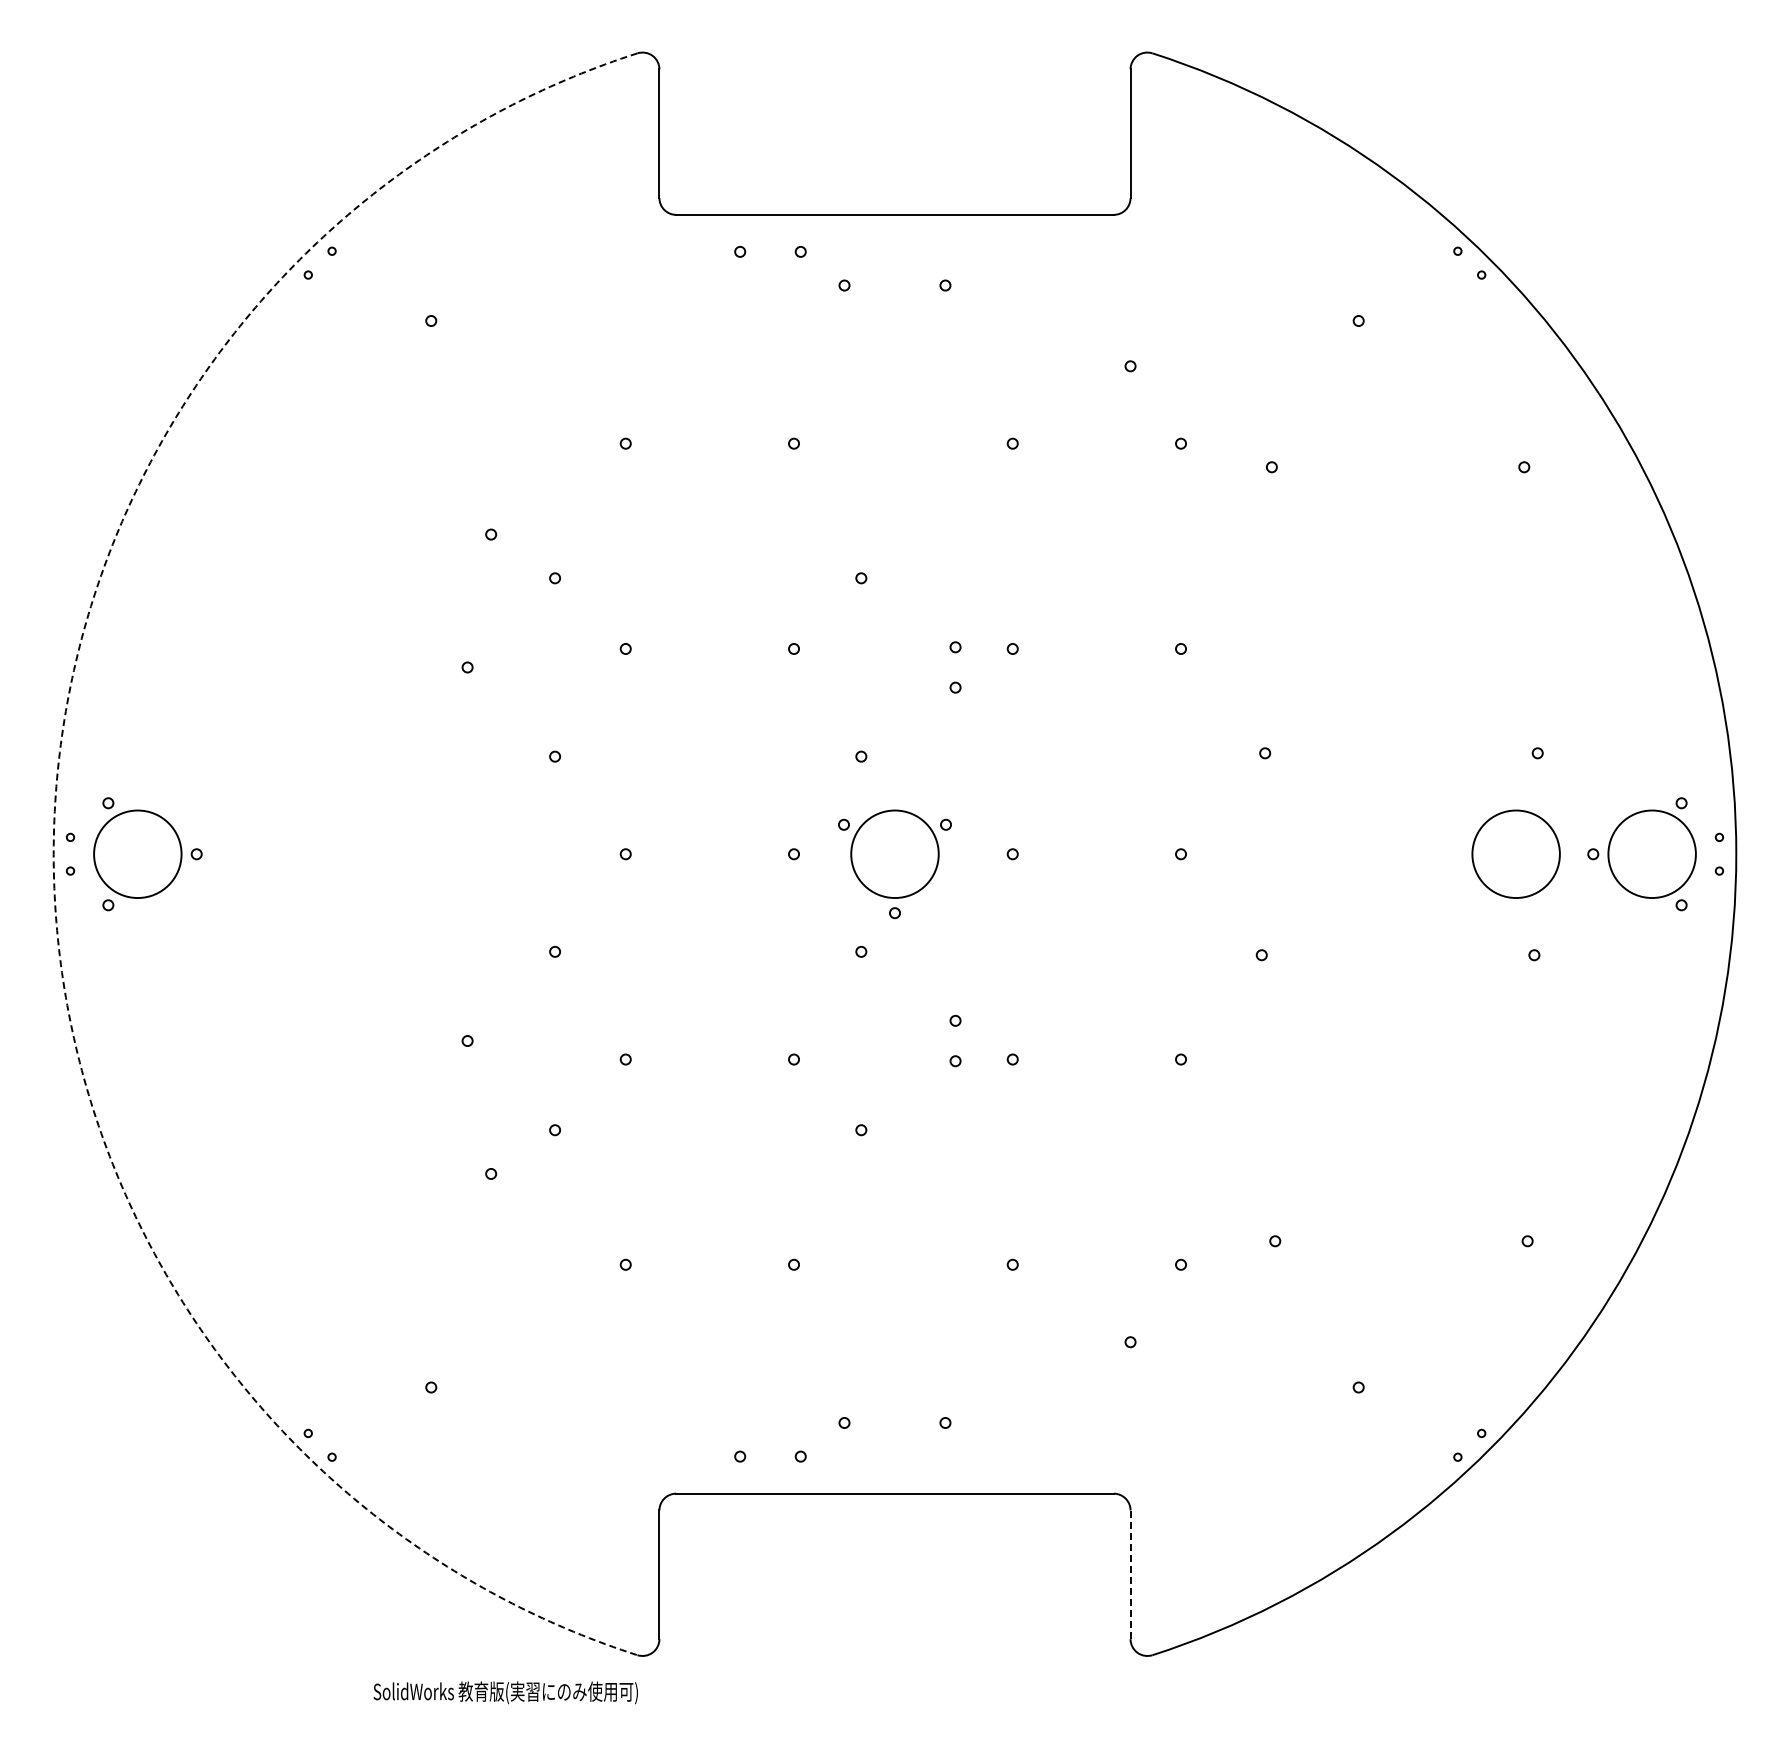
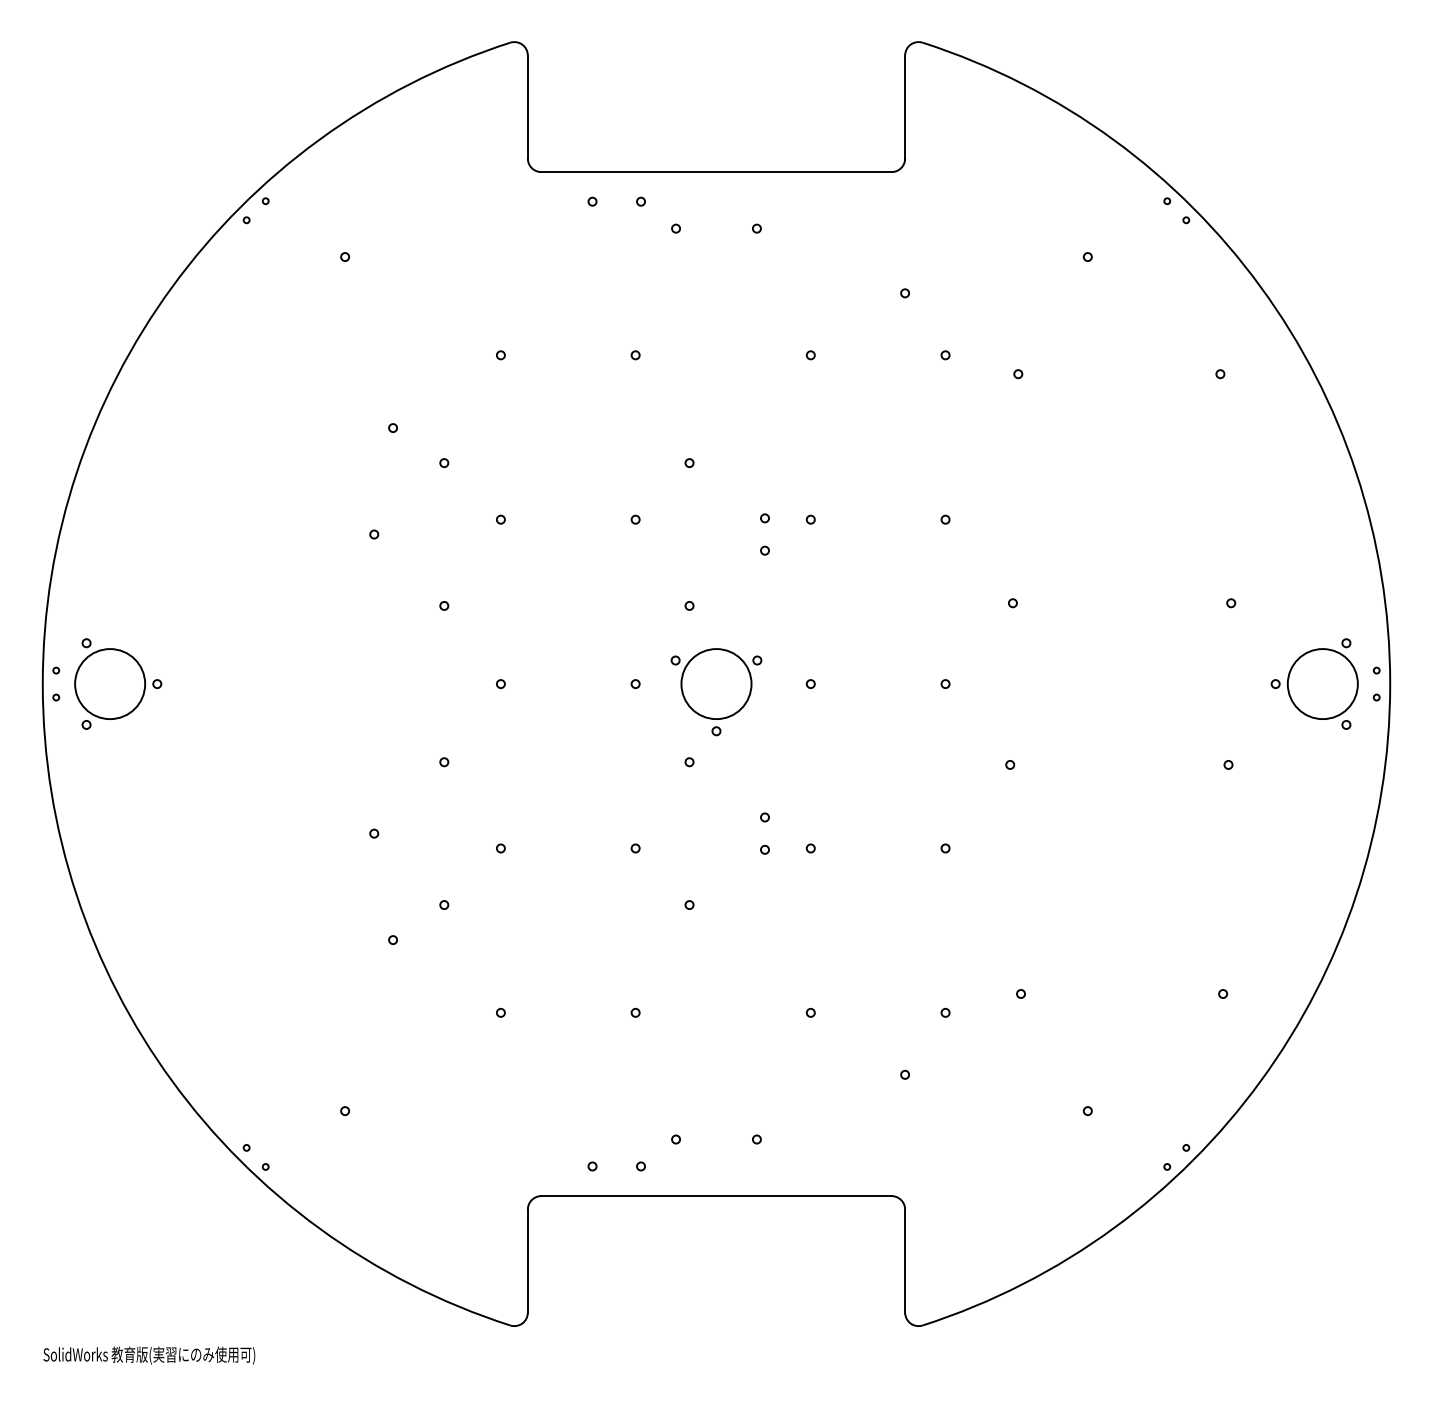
circle: (1515, 853) -> (1213, 683), removed
arc: (53, 854) -> (42, 684), dashed -> solid
line: (1130, 1574) -> (905, 1260), dashed -> solid
text: (505, 1692) -> (149, 1355), moved

